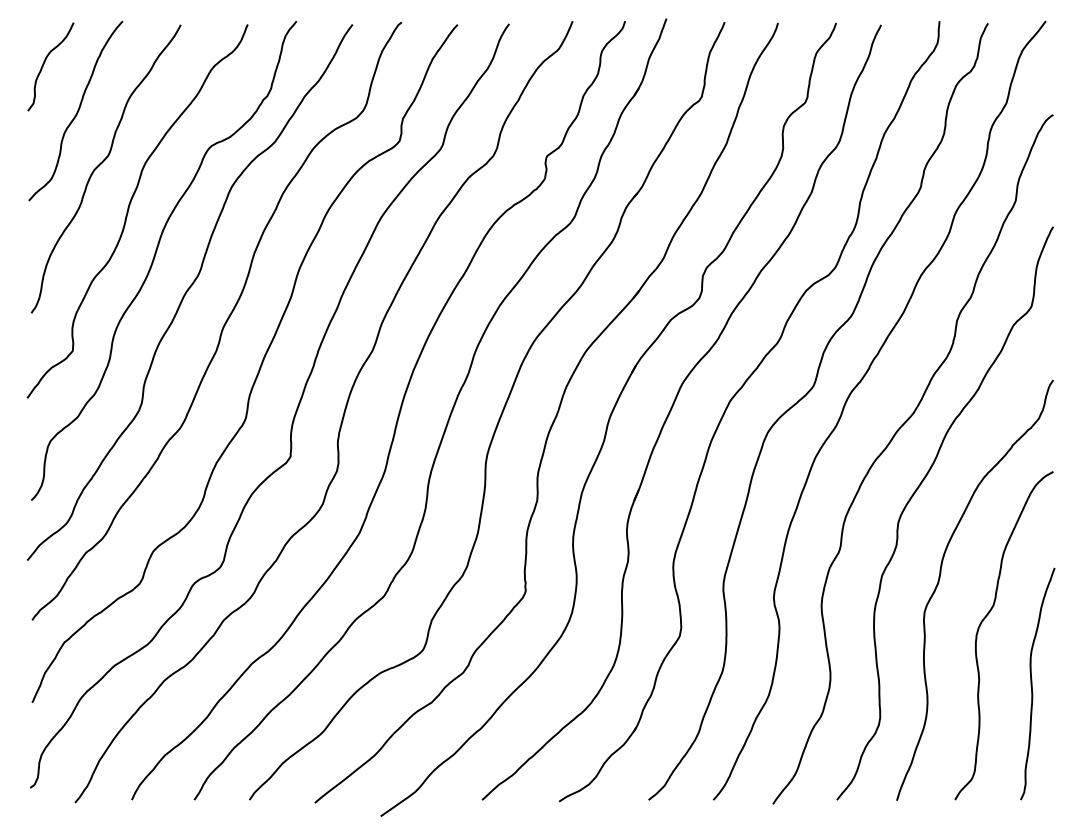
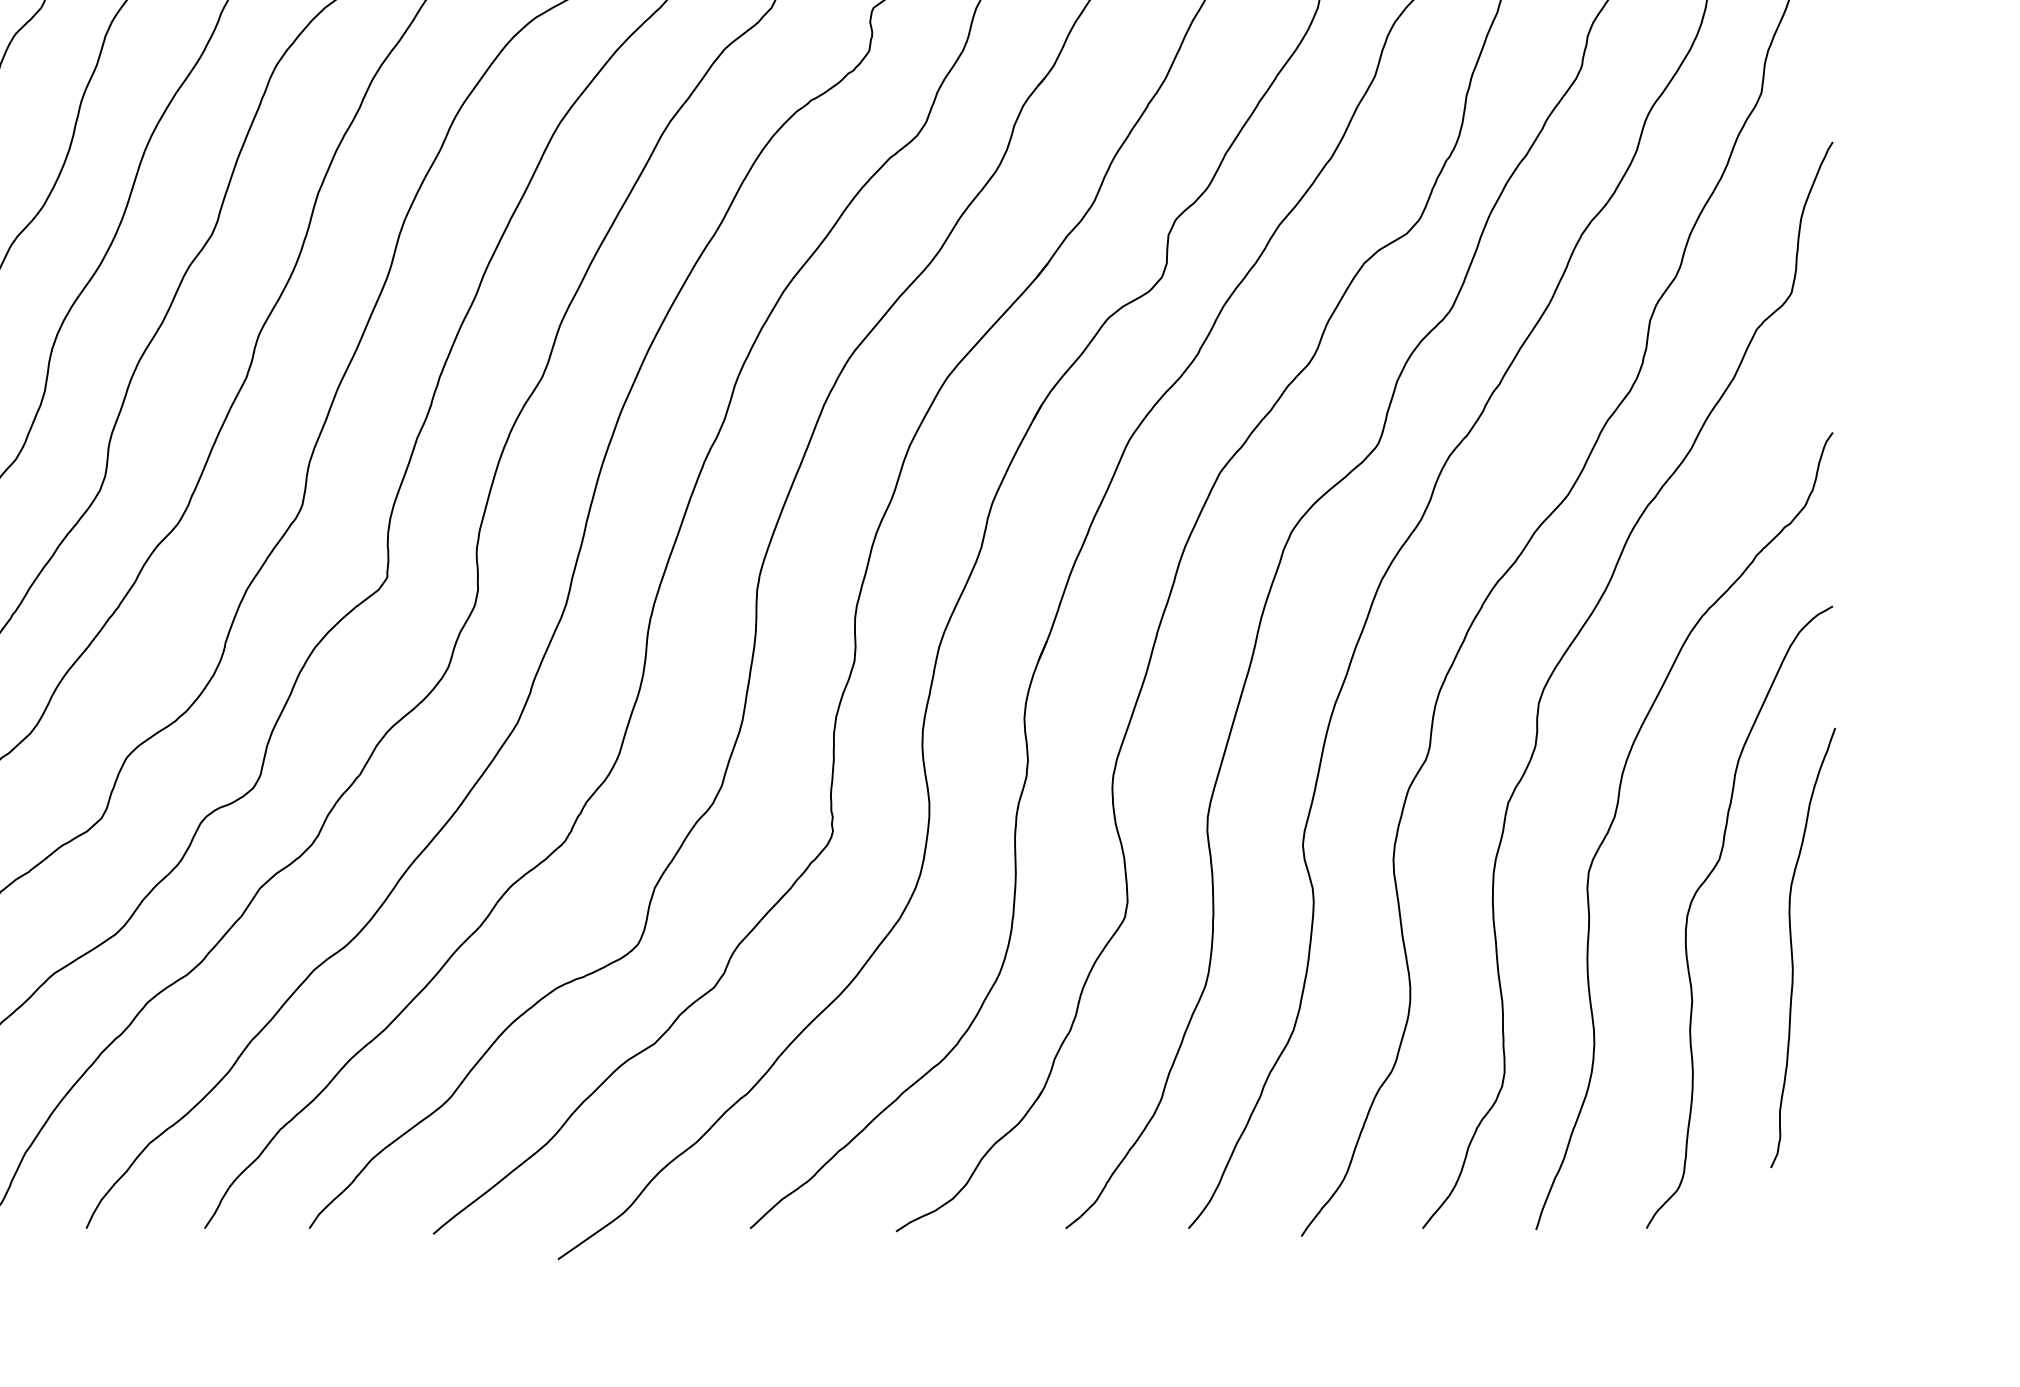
curve: (1032, 683) -> (1793, 946), moved

